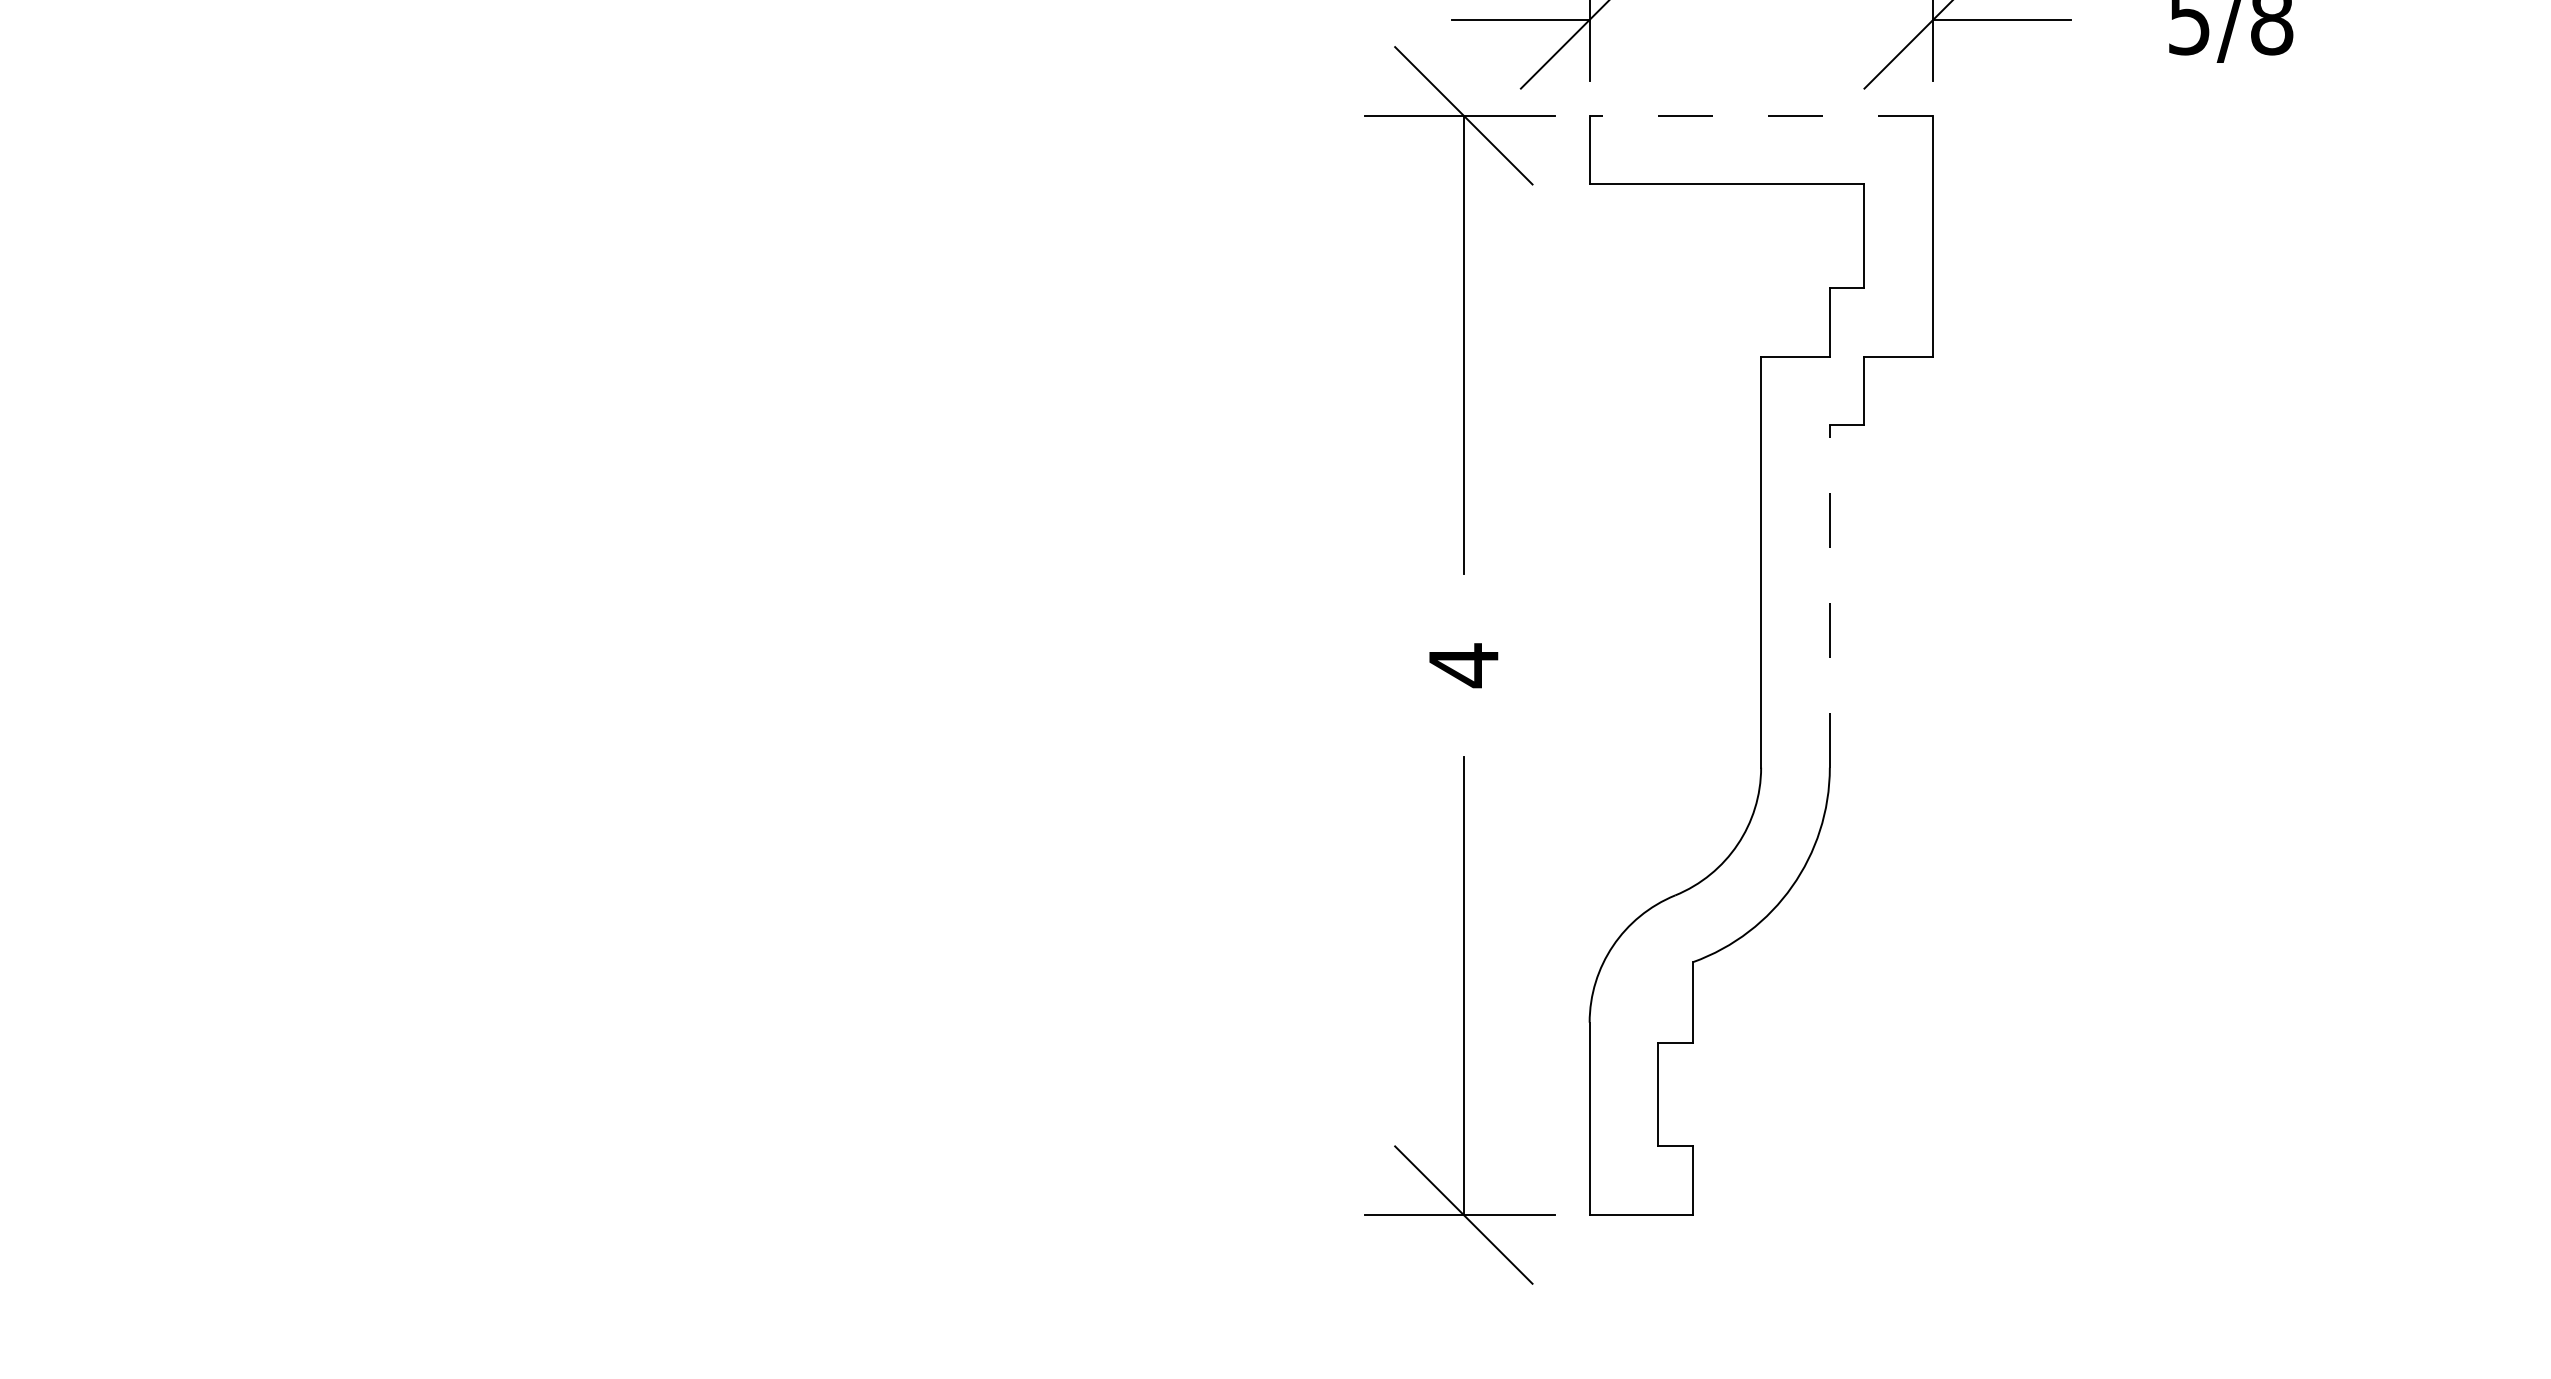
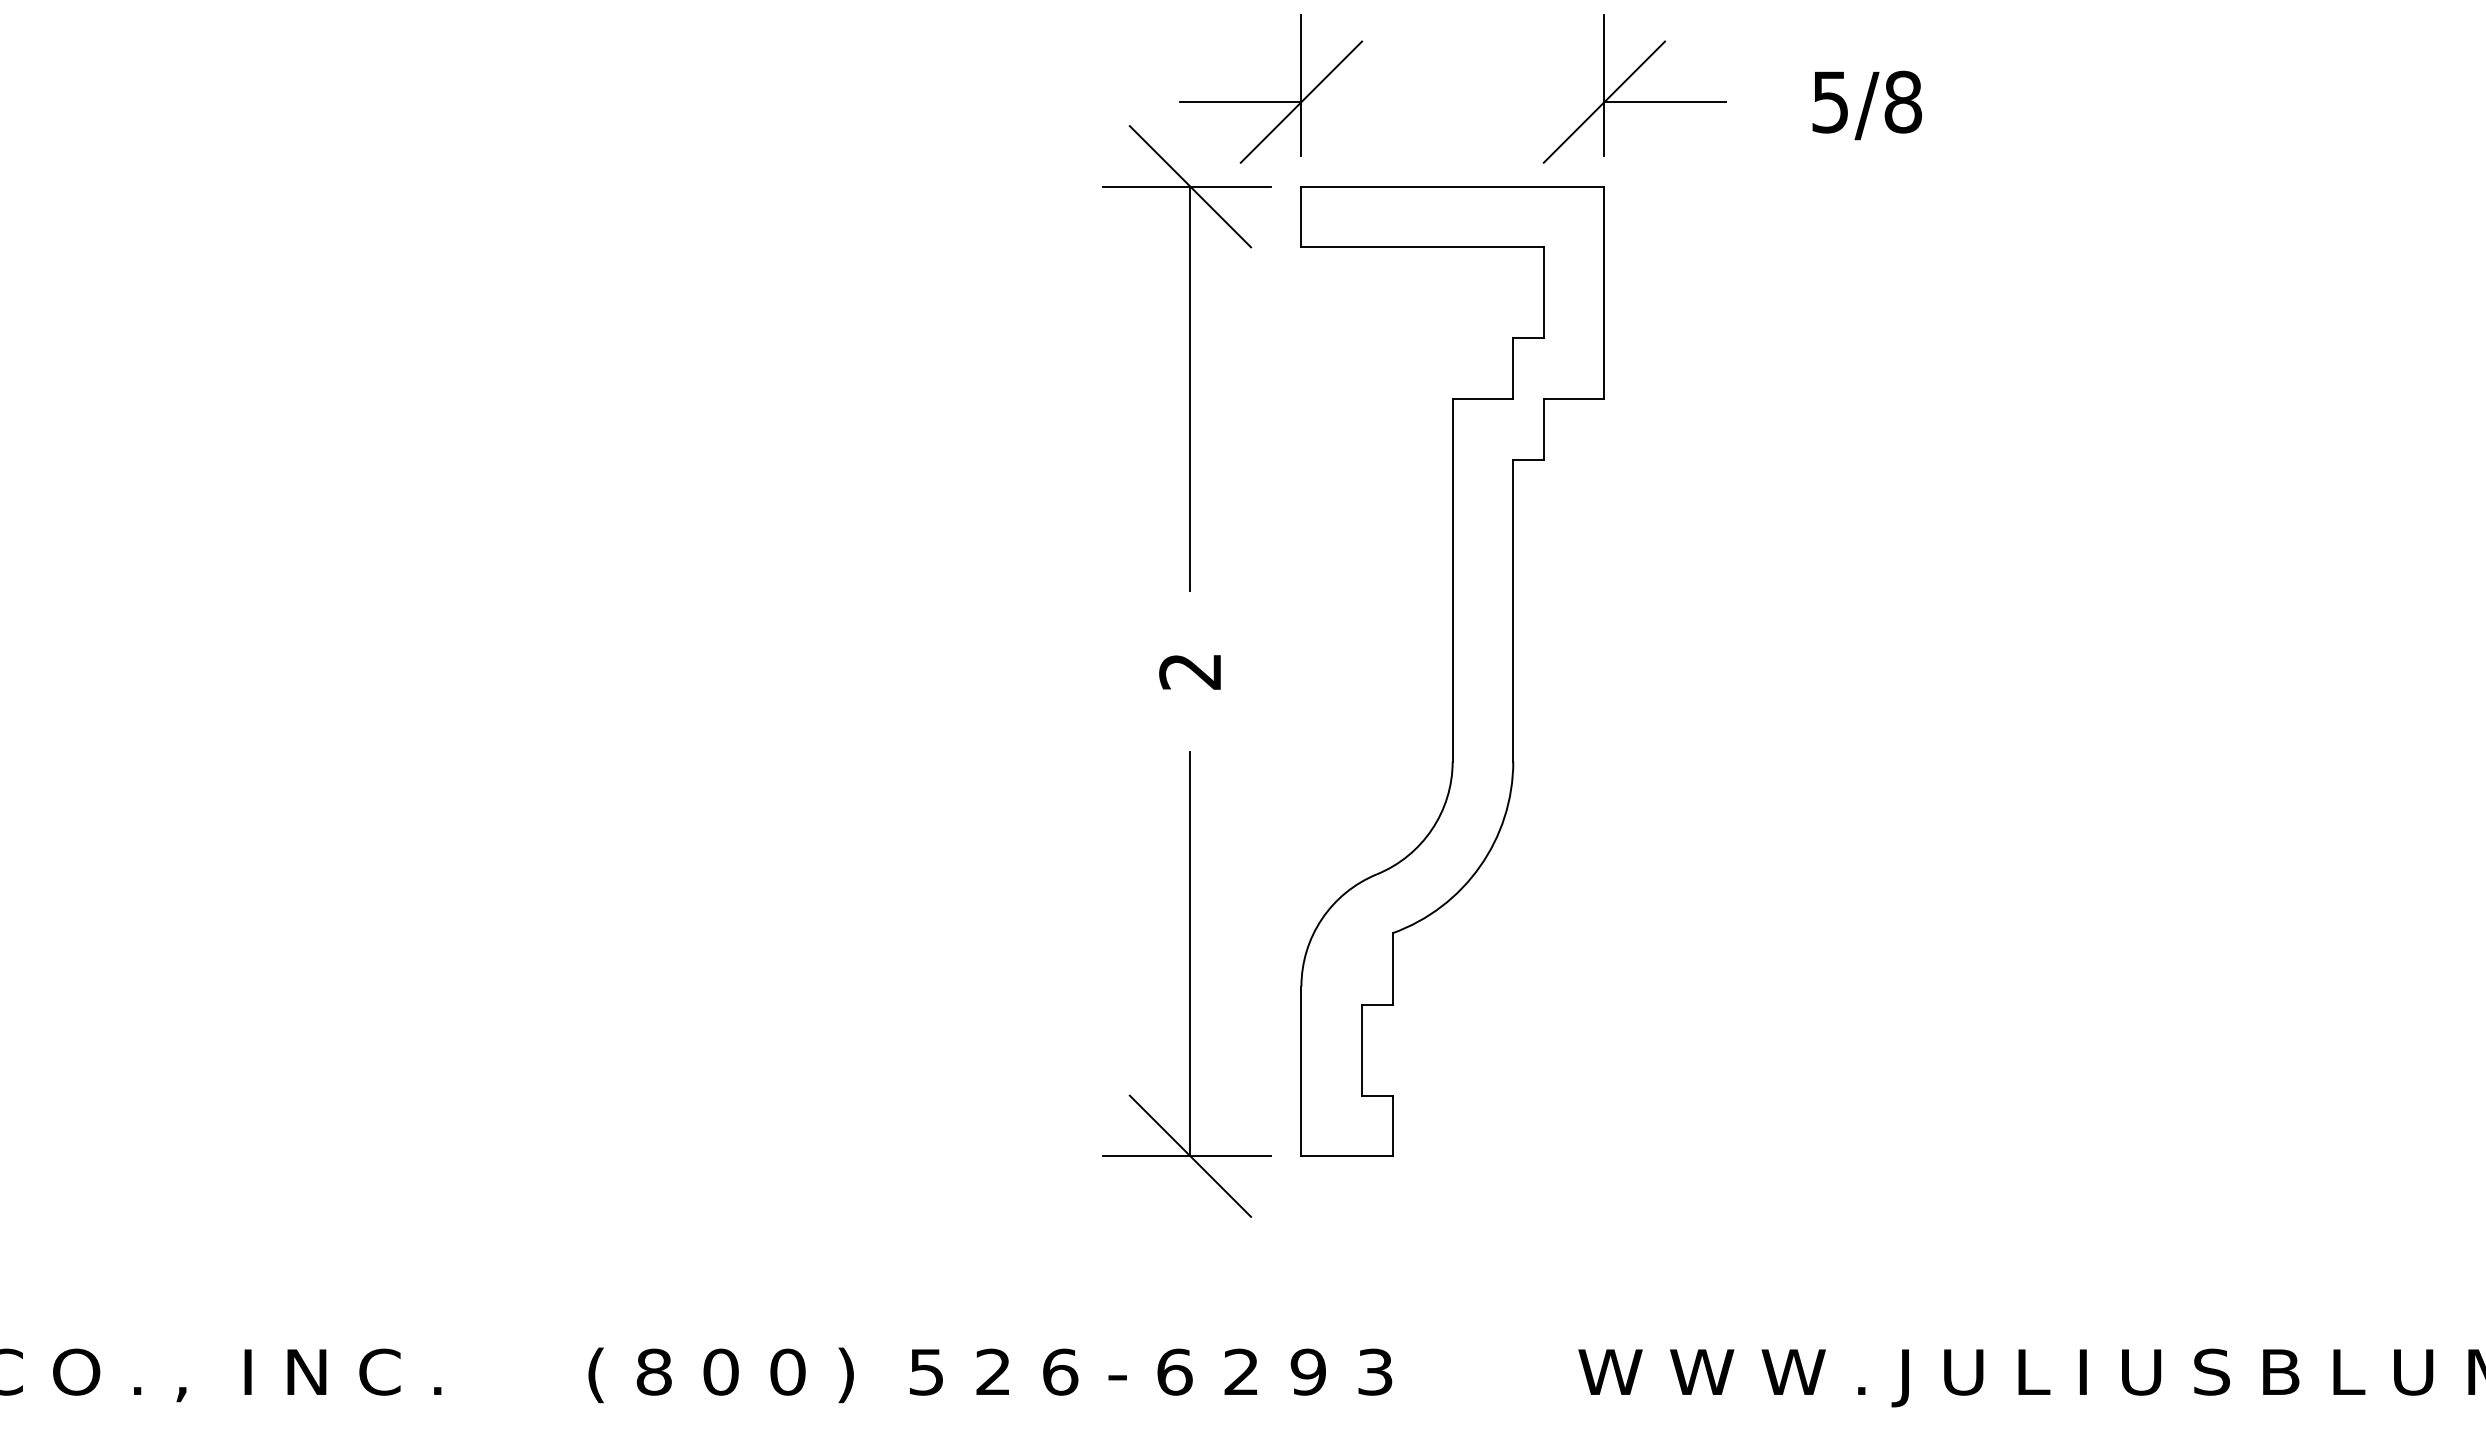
line: (1760, 115) -> (1452, 186), dashed -> solid
line: (1830, 596) -> (1513, 610), dashed -> solid
text: (1462, 665) -> (1189, 671), 4 -> 2

